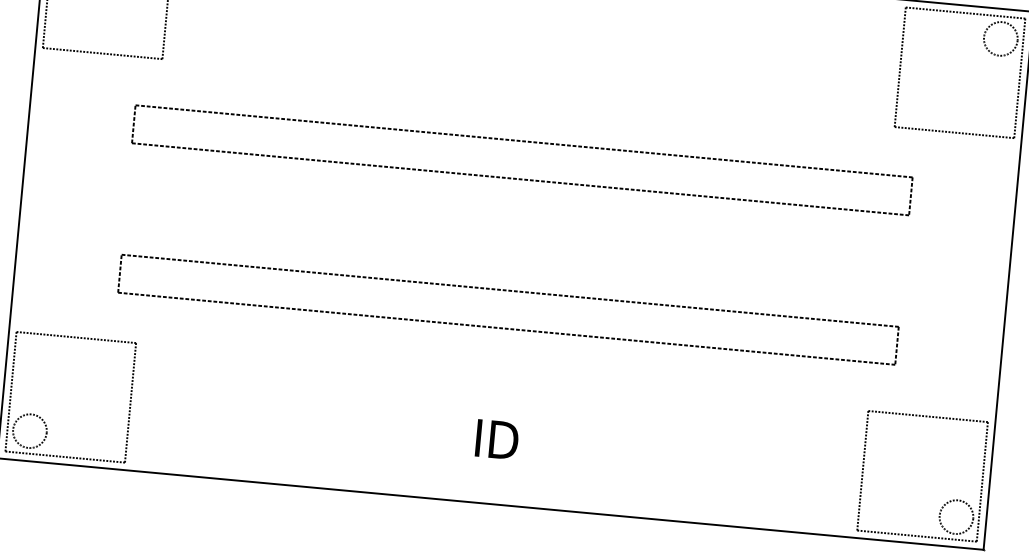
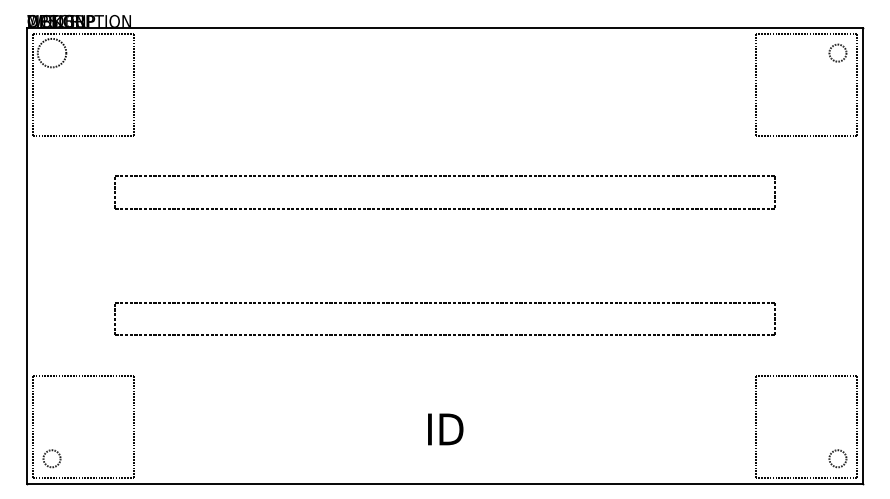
circle: (1000, 38) -> (837, 52), size x0.6
circle: (29, 430) -> (51, 458), size x0.6
circle: (955, 516) -> (837, 458), size x0.6

